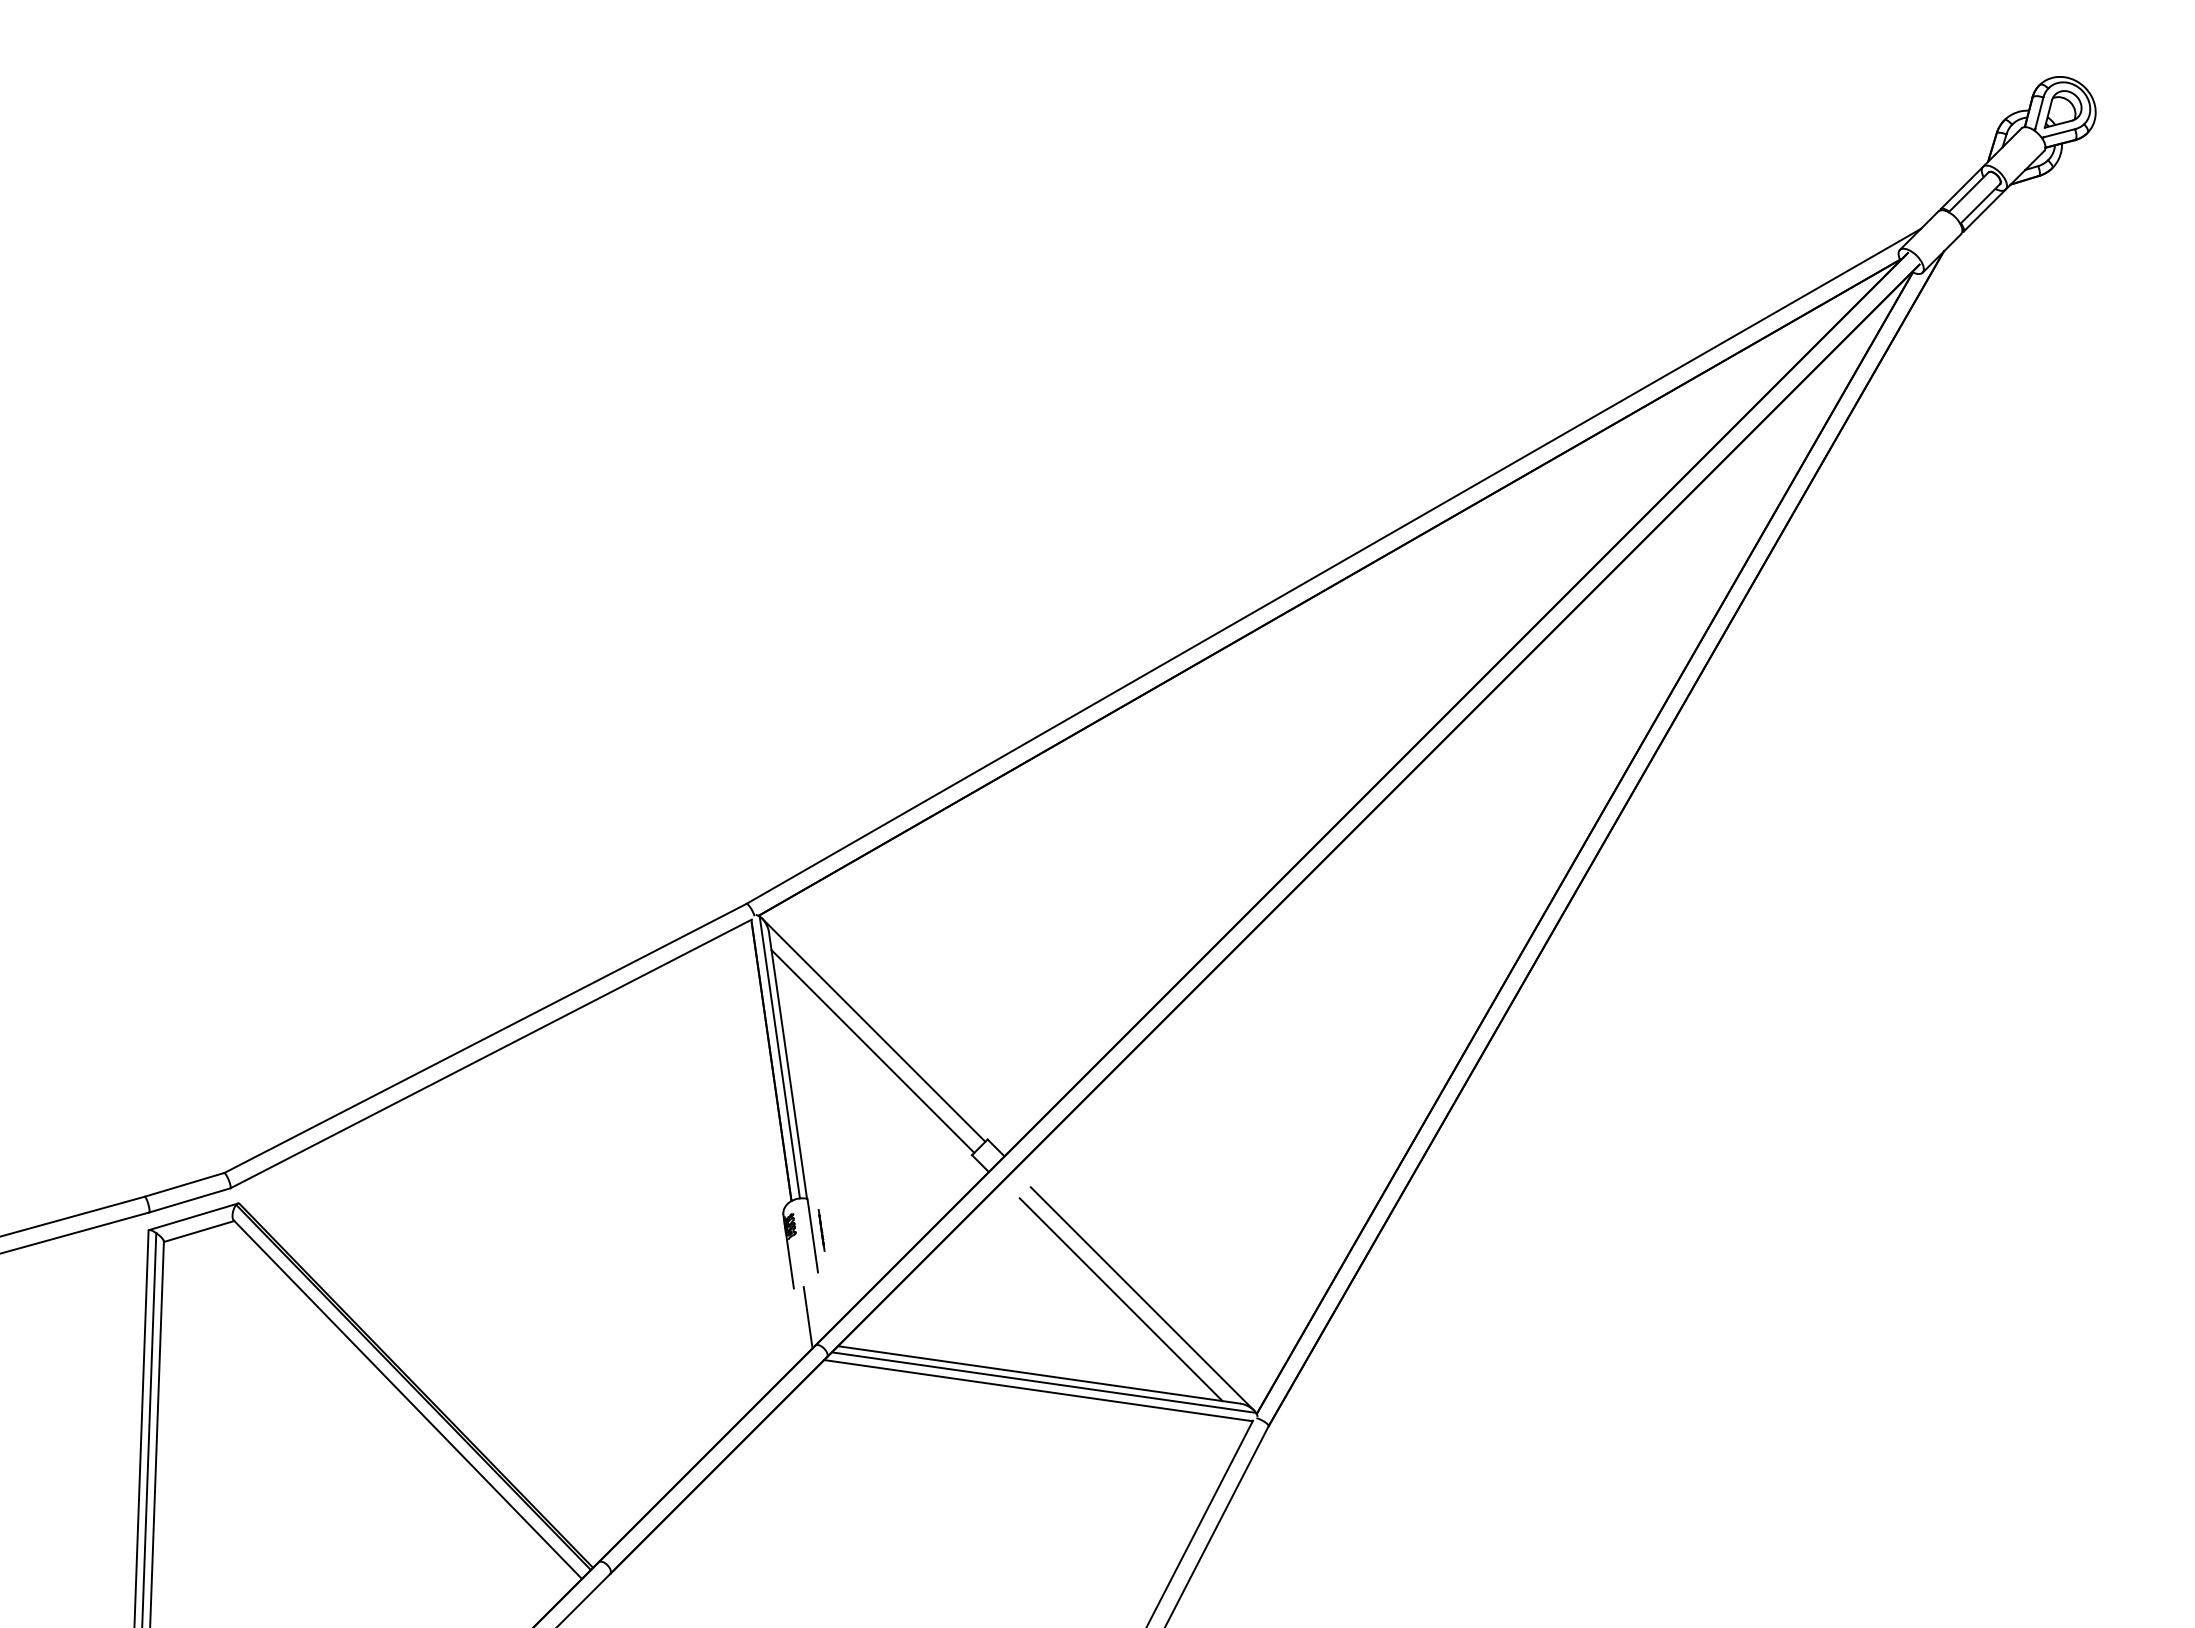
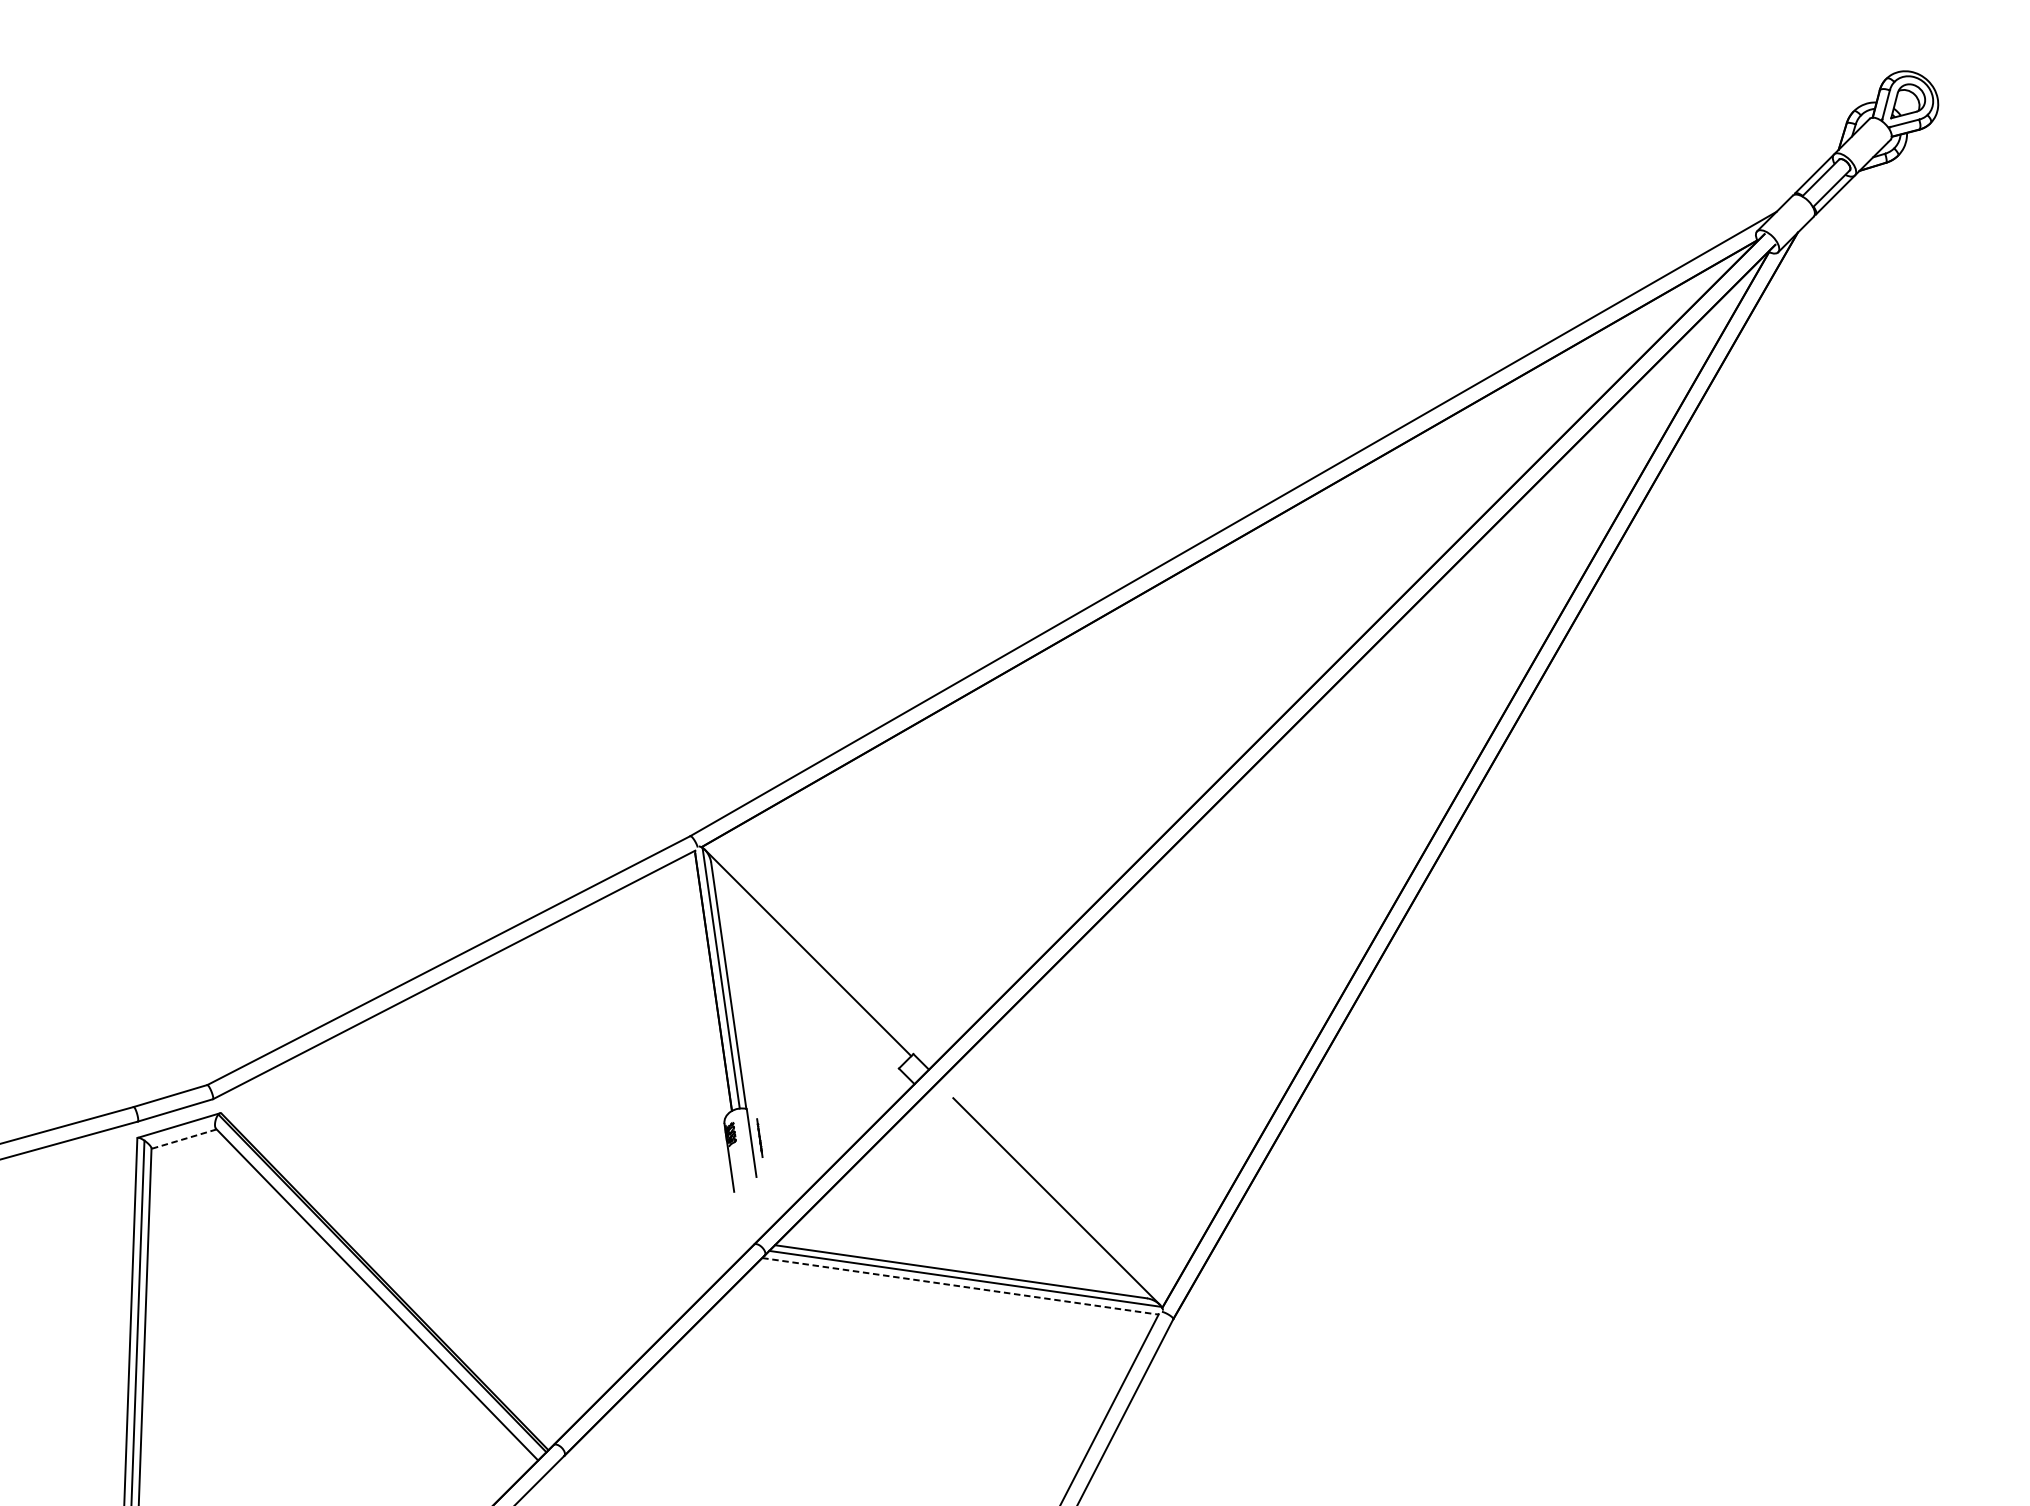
line: (872, 1051) -> (806, 972), removed
line: (199, 1231) -> (184, 1139), solid -> dashed
line: (1120, 1299) -> (1036, 1202), removed
line: (807, 1317) -> (746, 1218), removed
line: (1036, 1390) -> (958, 1286), solid -> dashed

